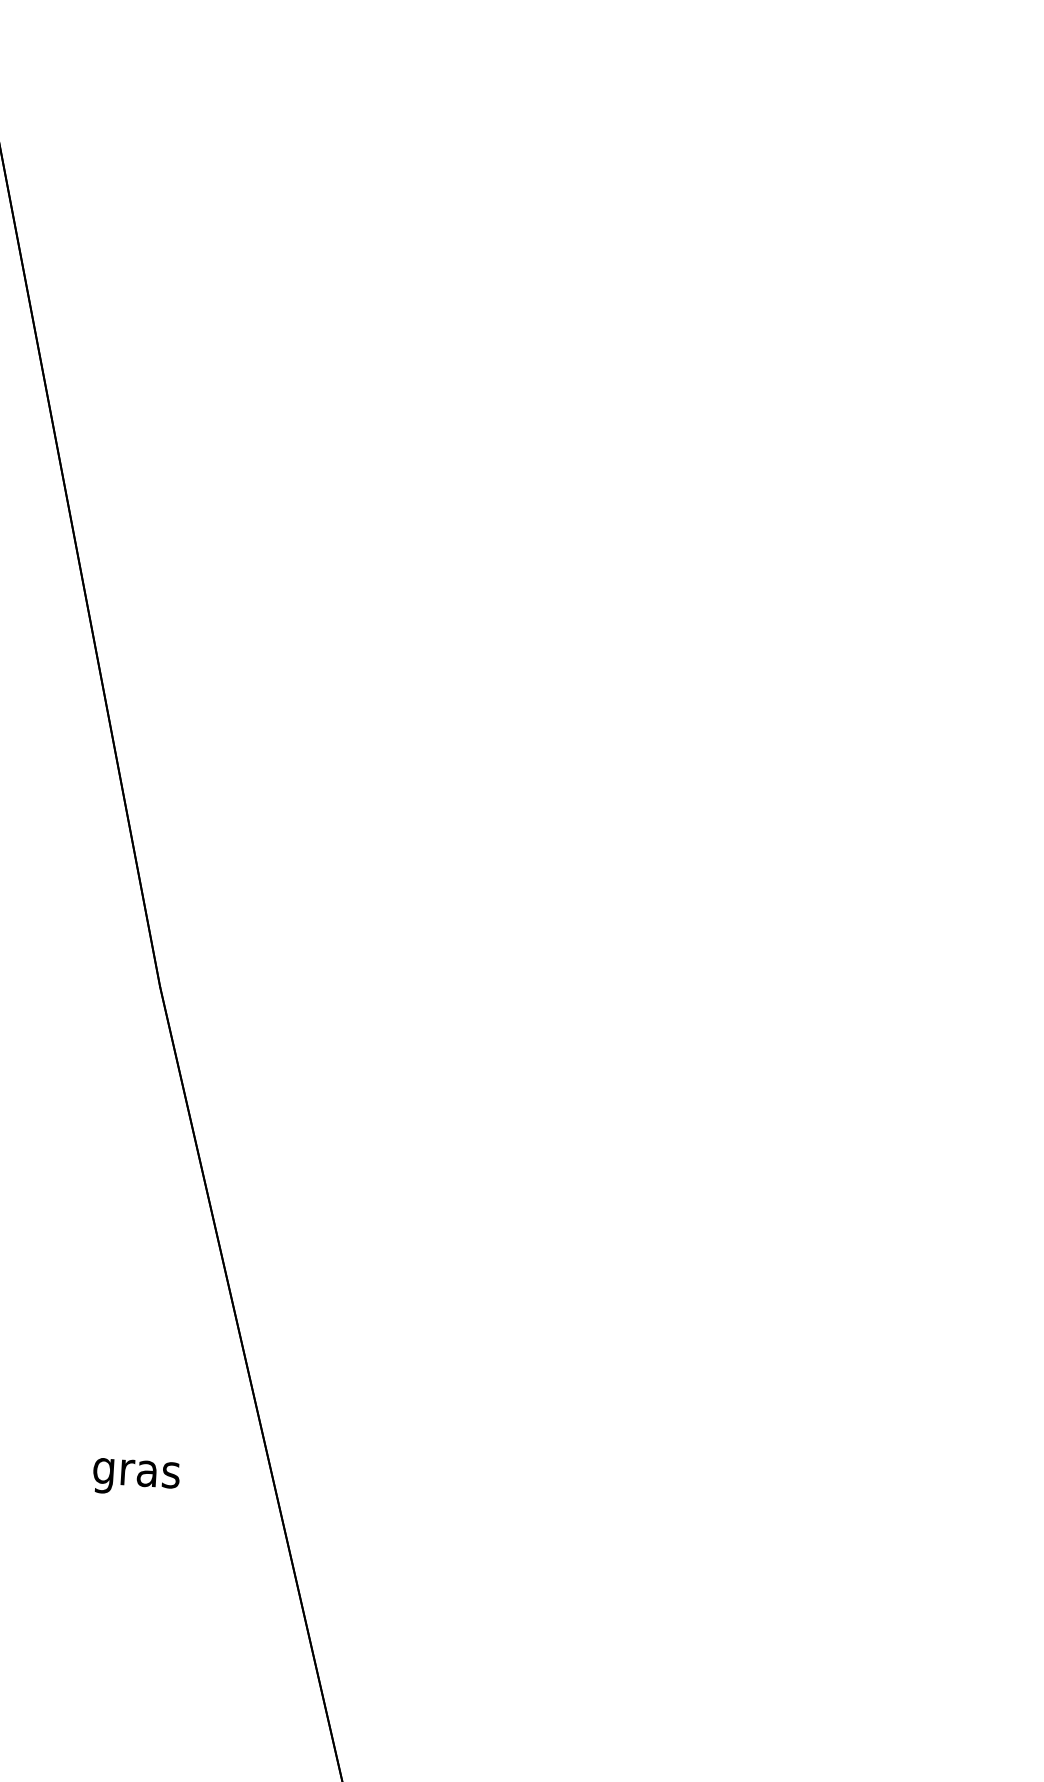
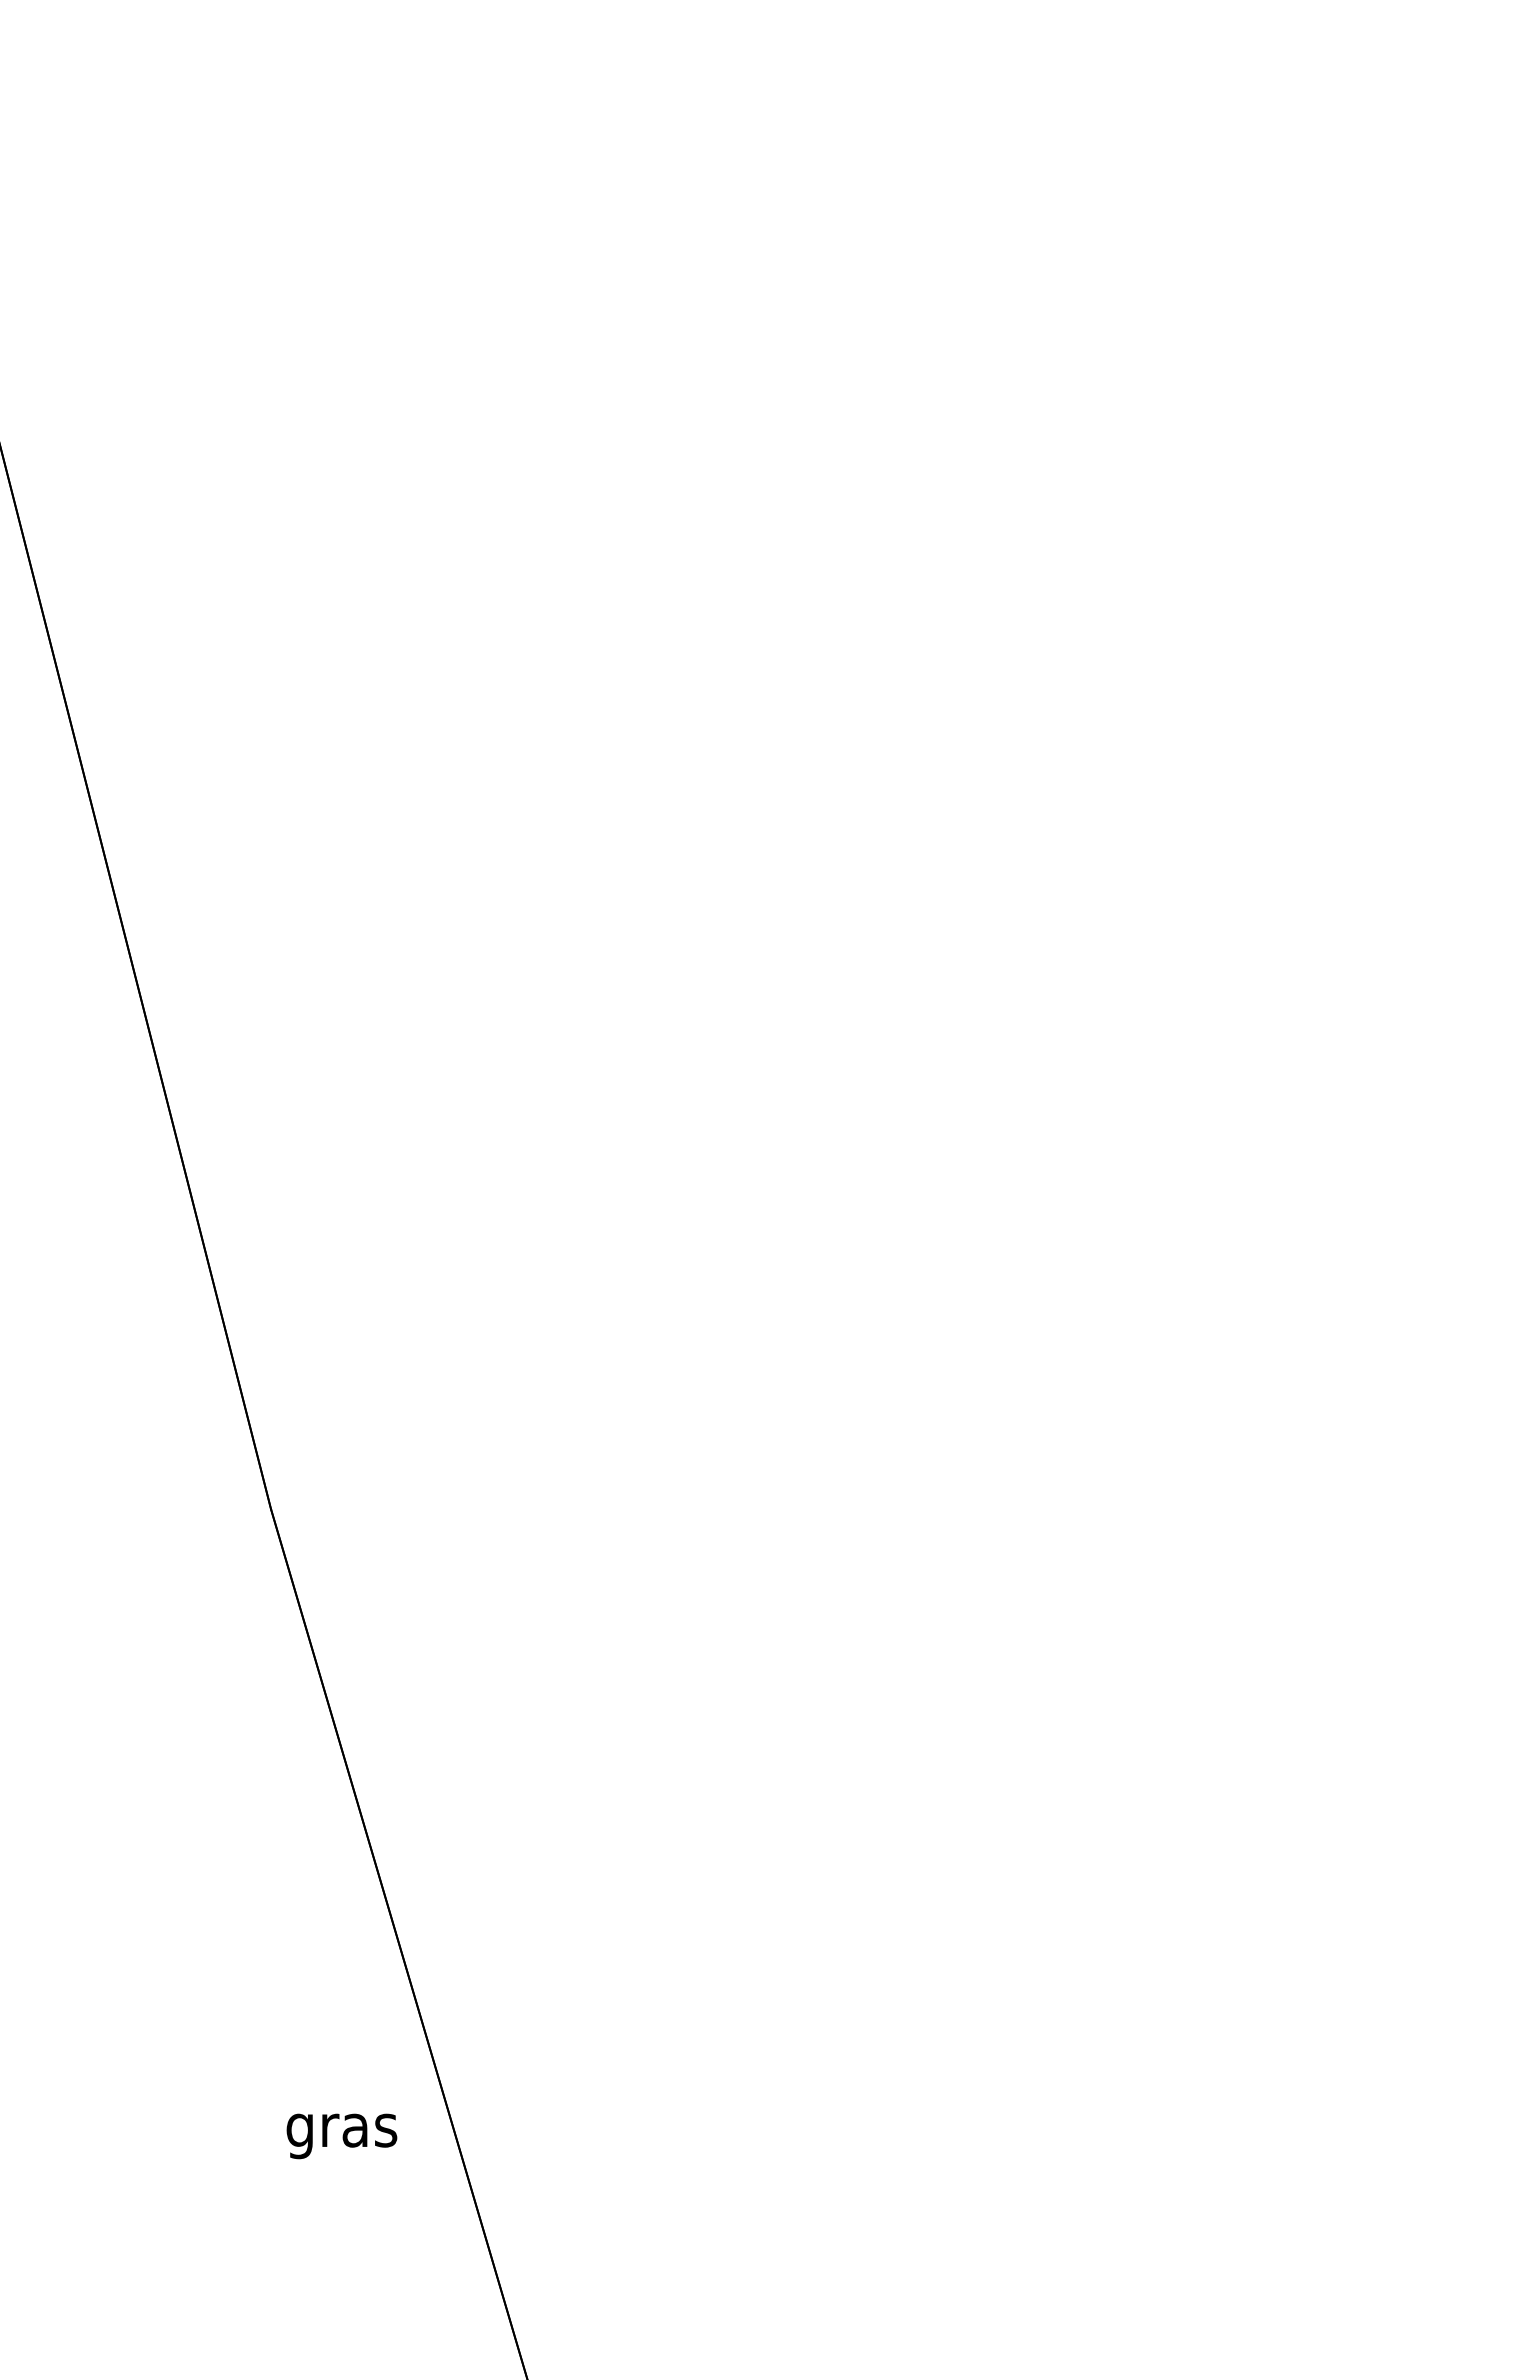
text: (135, 1477) -> (341, 2136), moved

